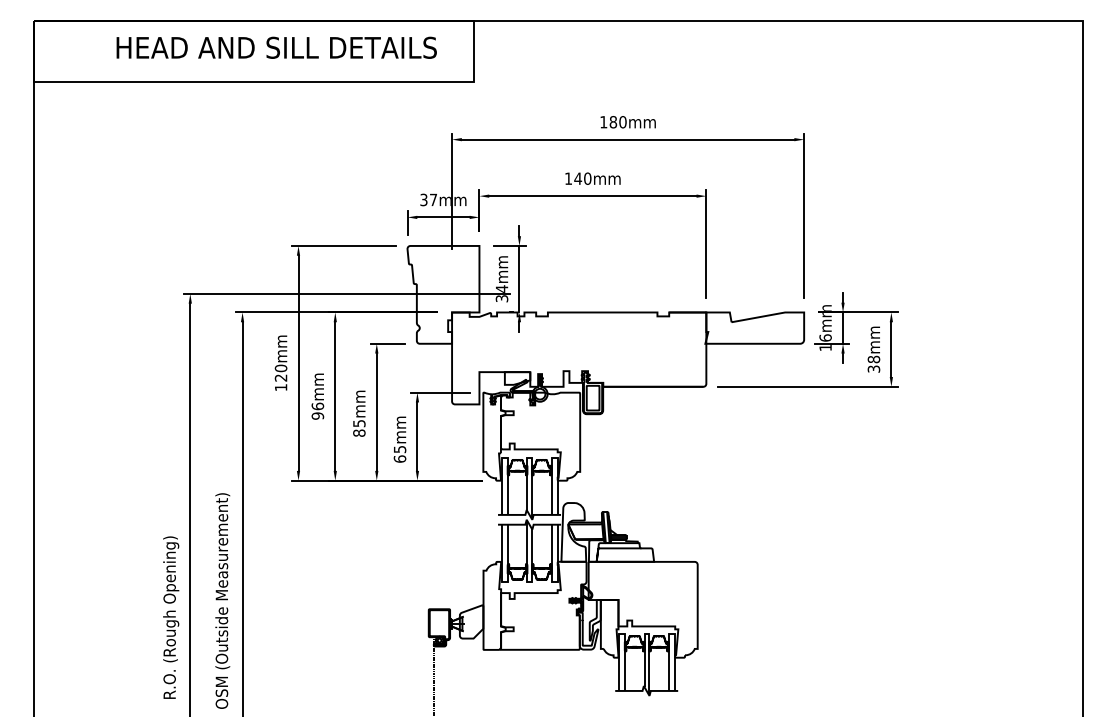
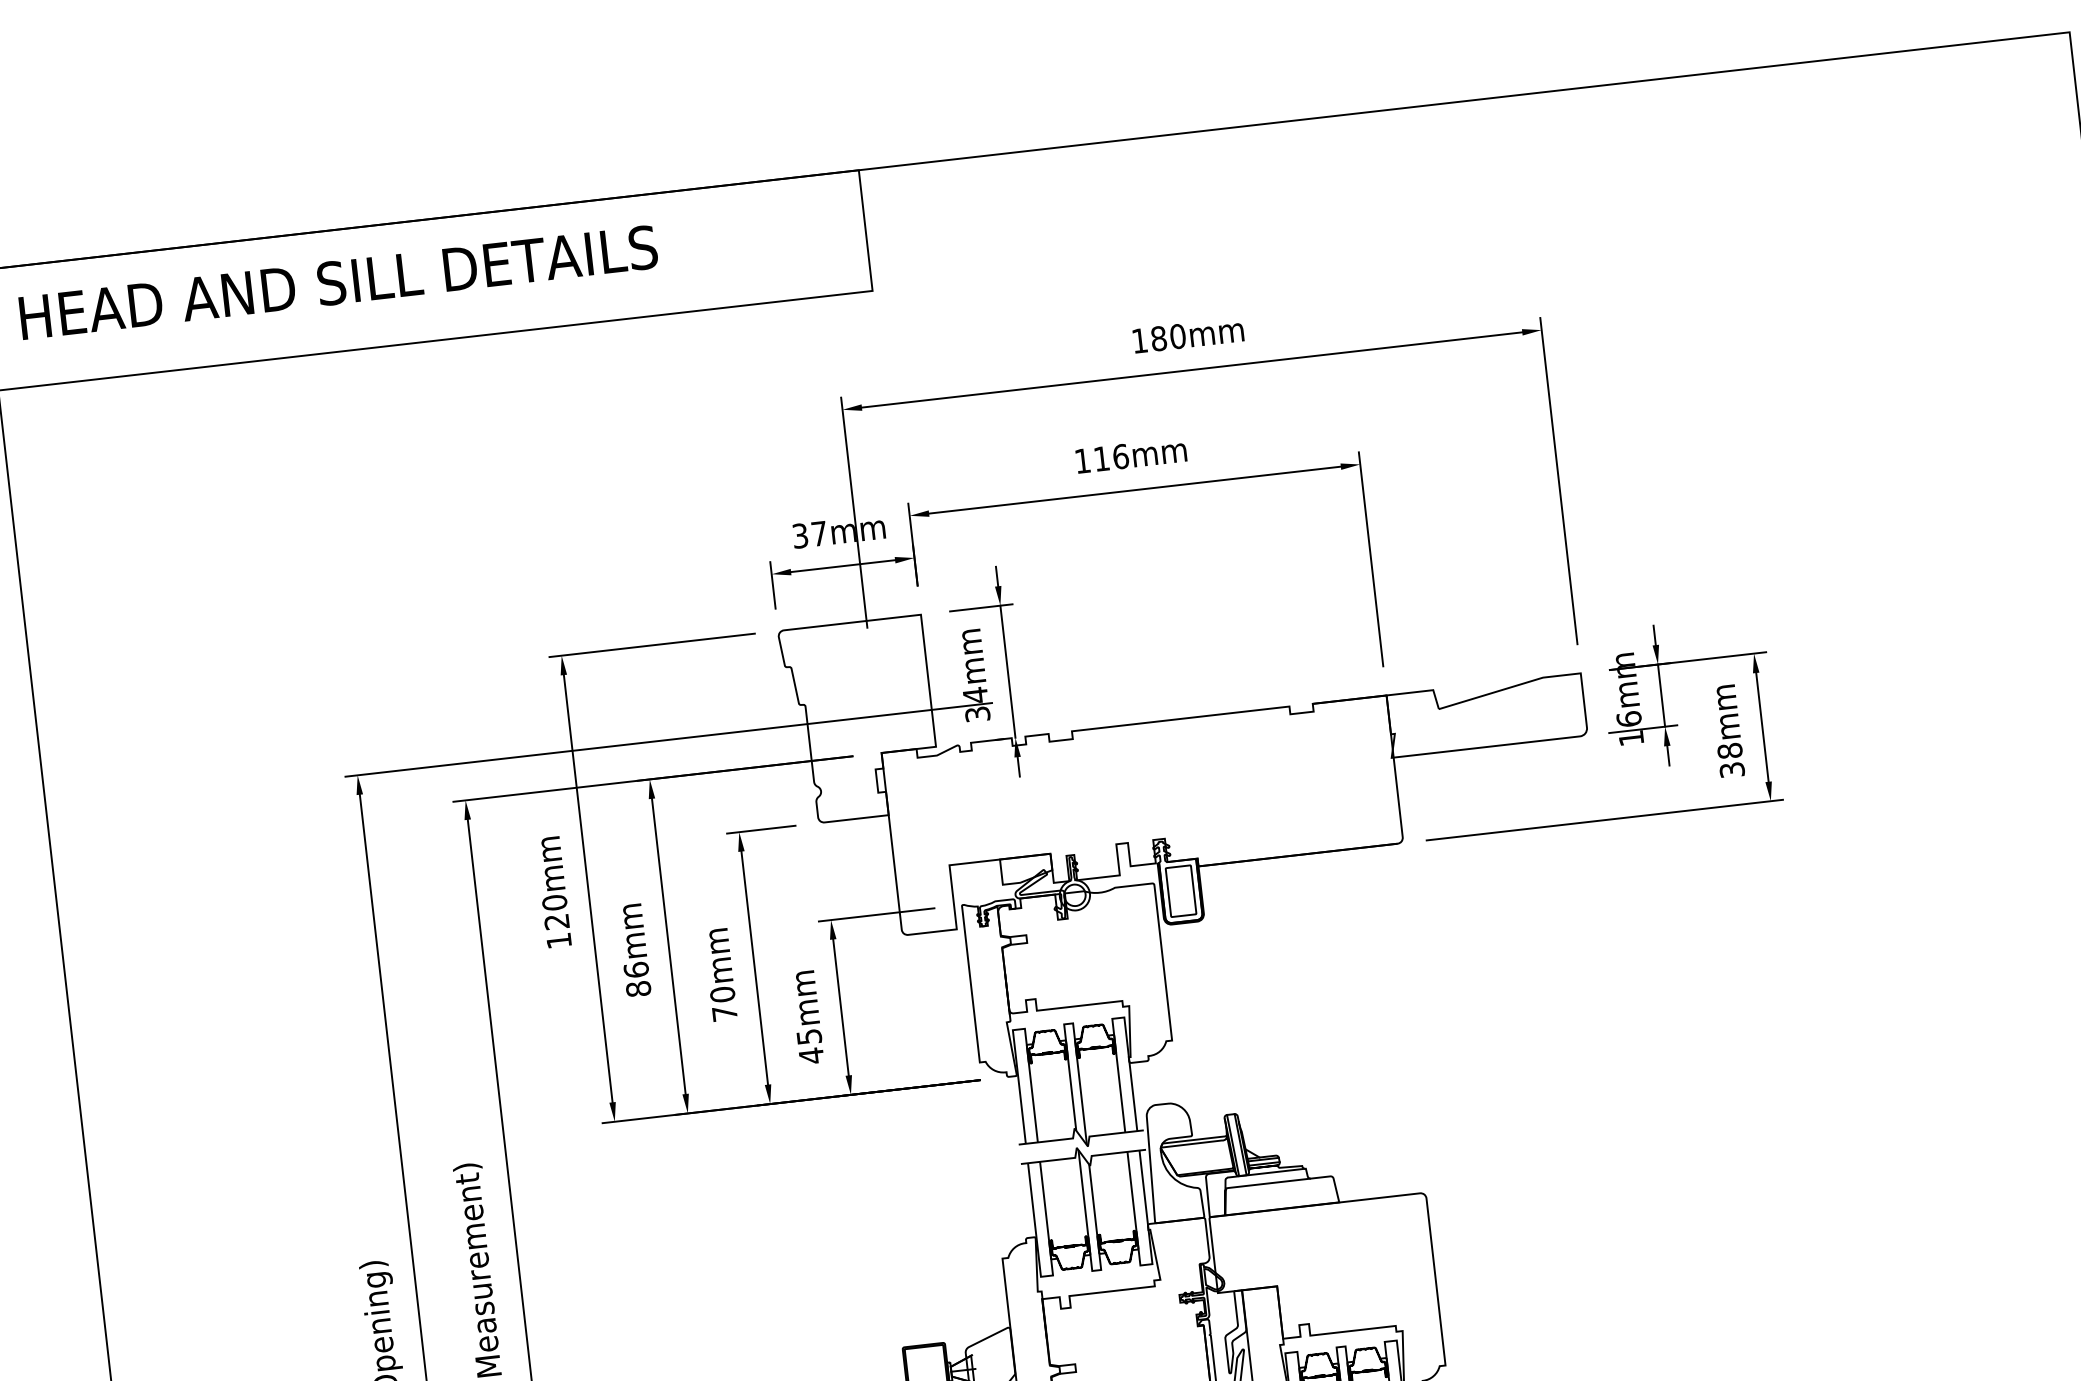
text: (276, 47) -> (338, 281), moved
text: (582, 178) -> (1110, 457), 140mm -> 116mm
text: (317, 415) -> (637, 988), 96mm -> 86mm
text: (359, 427) -> (723, 1002), 85mm -> 70mm
text: (399, 459) -> (810, 1056), 65mm -> 45mm

